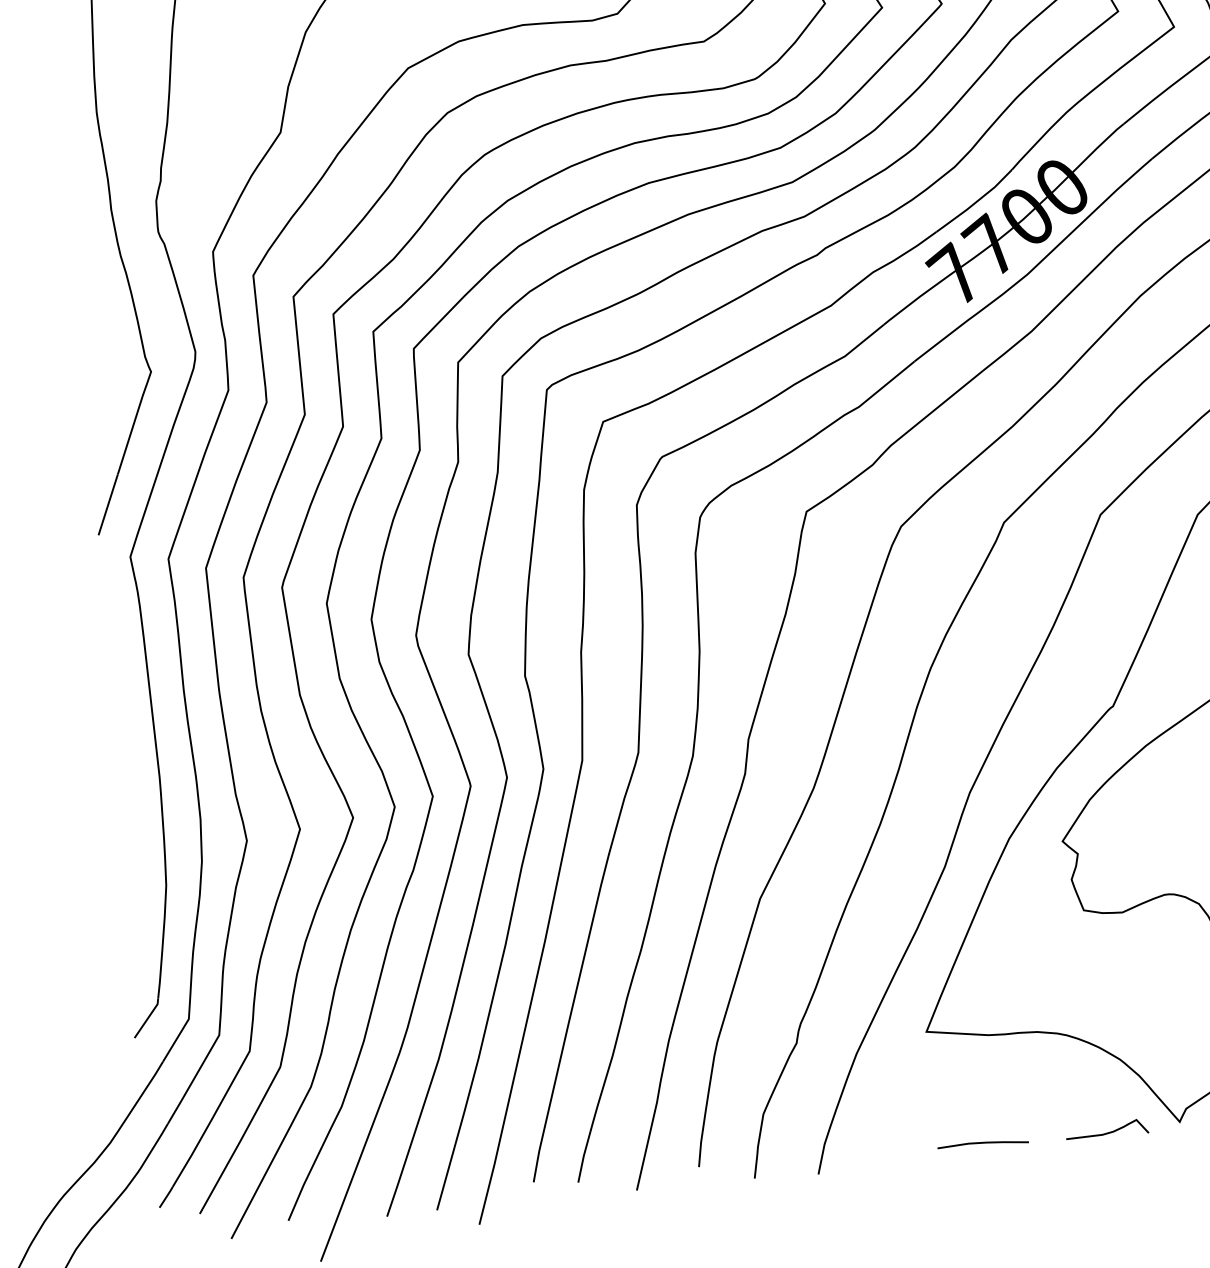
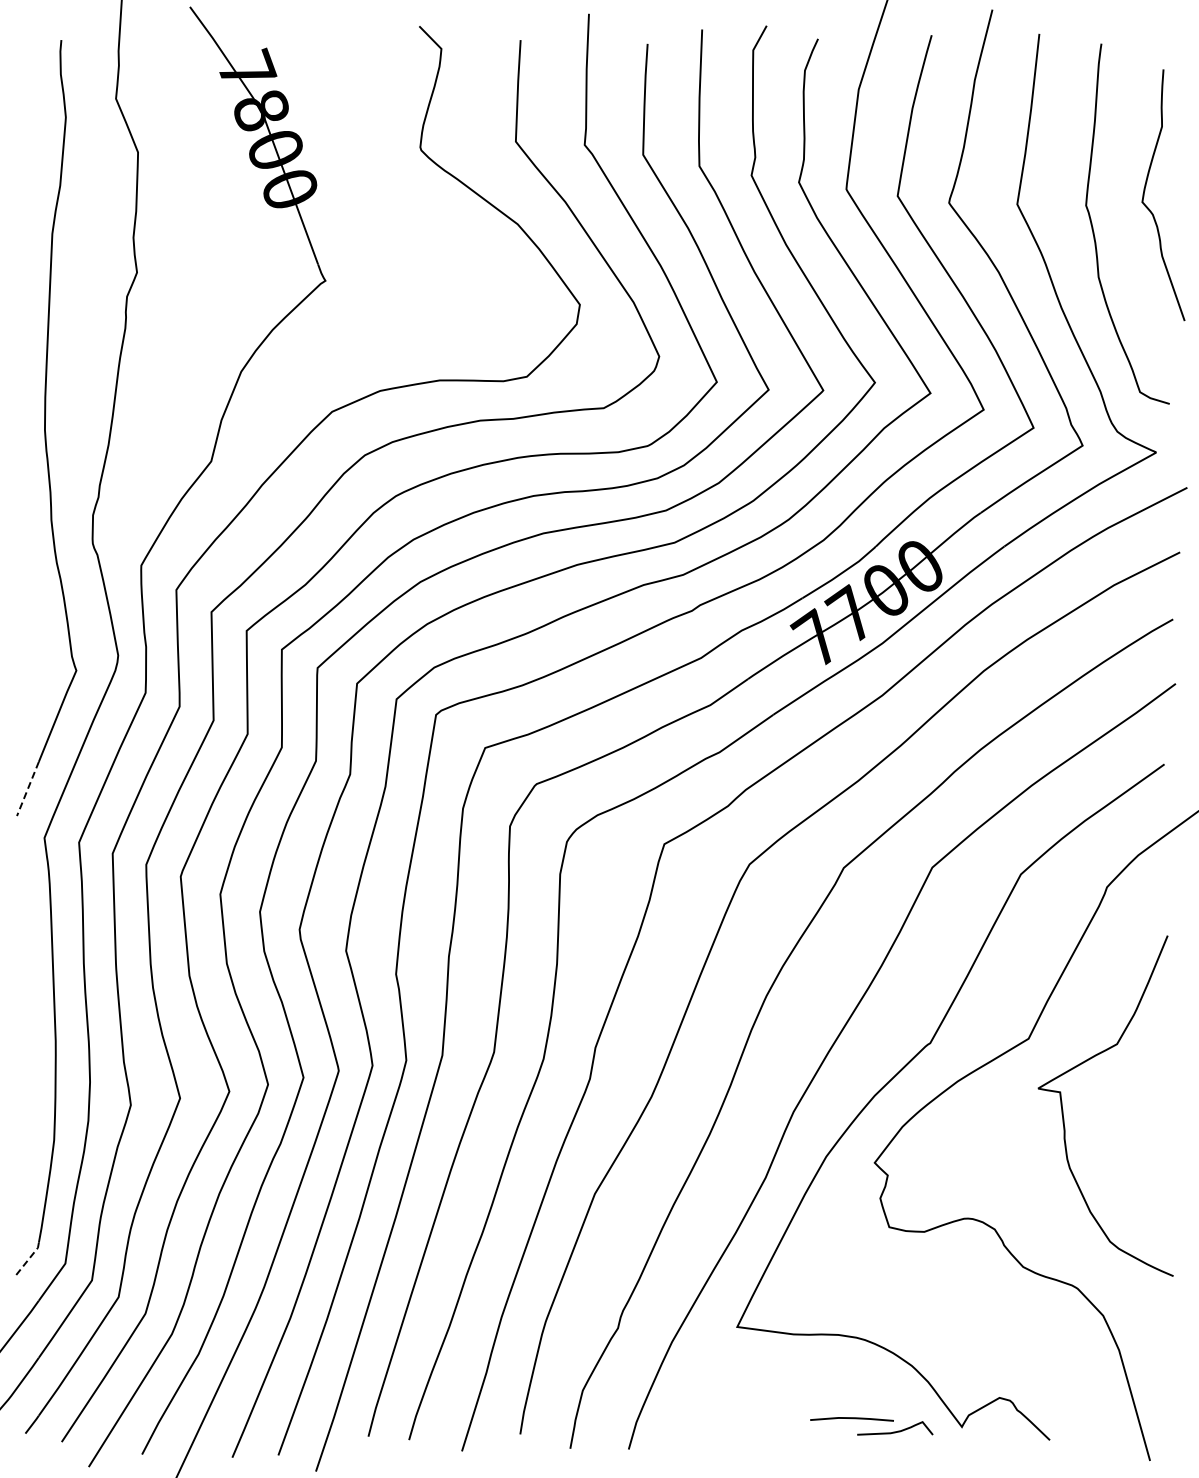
line: (107, 505) -> (27, 789), solid -> dashed
line: (148, 1018) -> (28, 1260), solid -> dashed
line: (982, 1144) -> (851, 1419), moved

